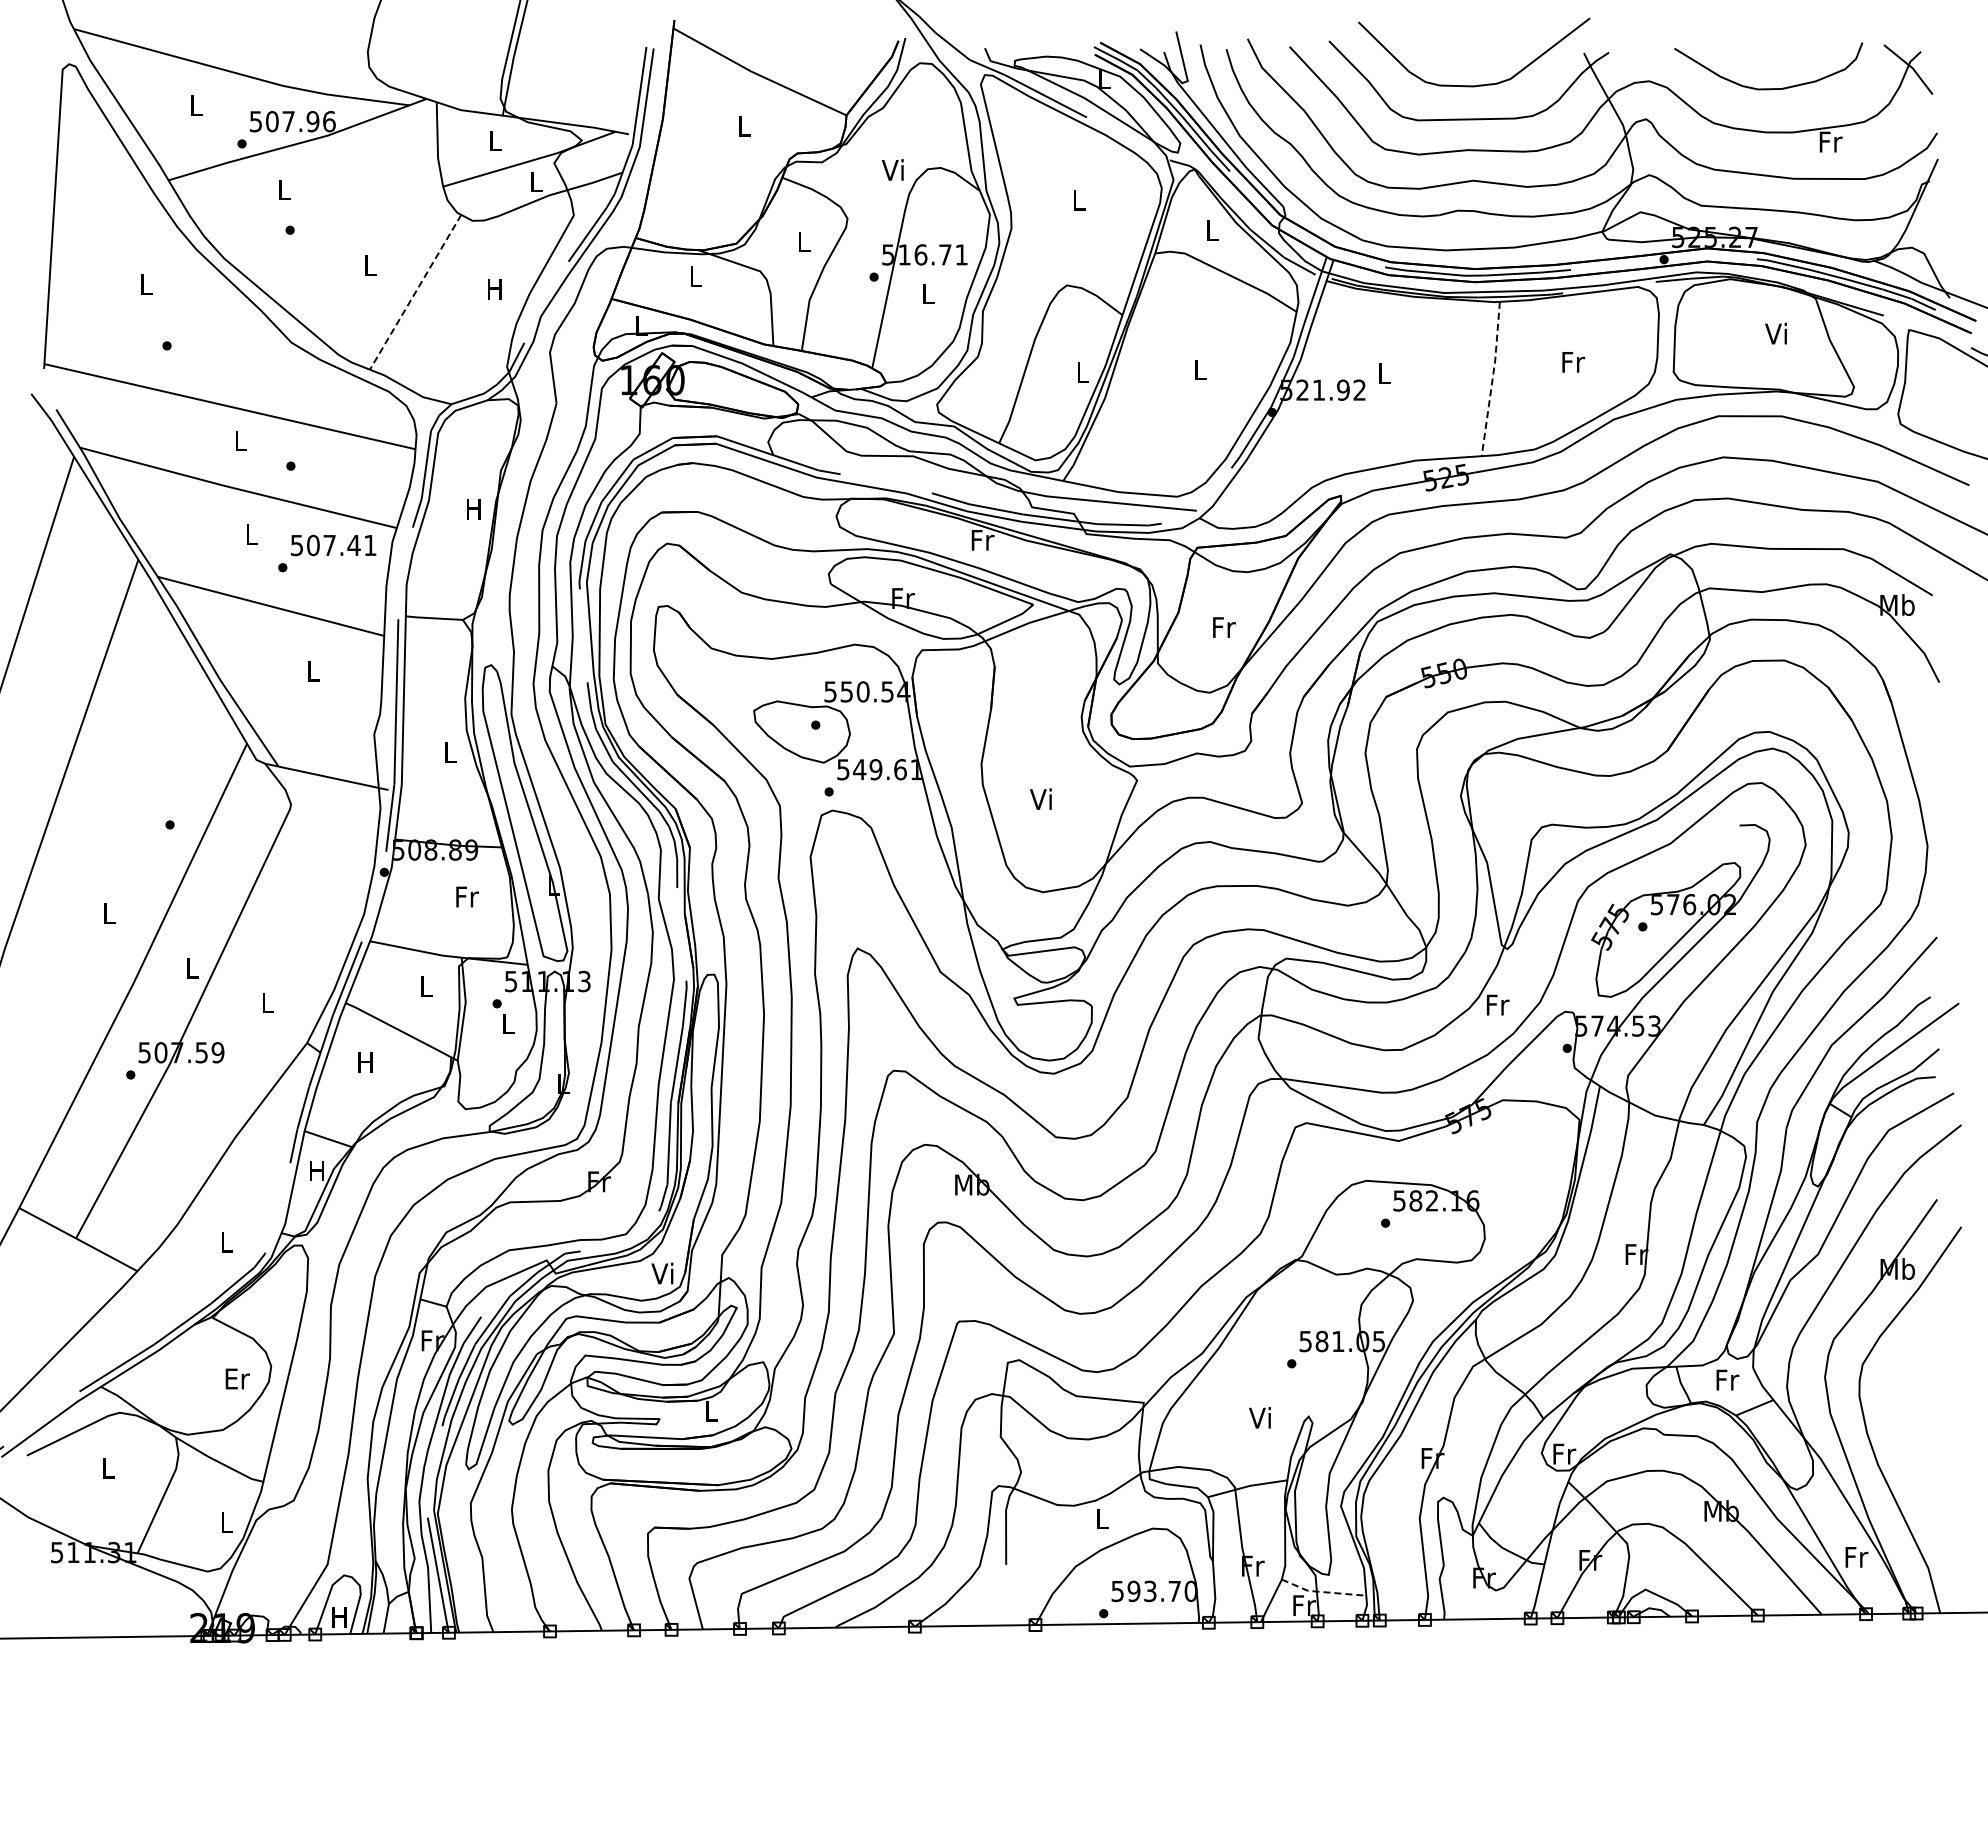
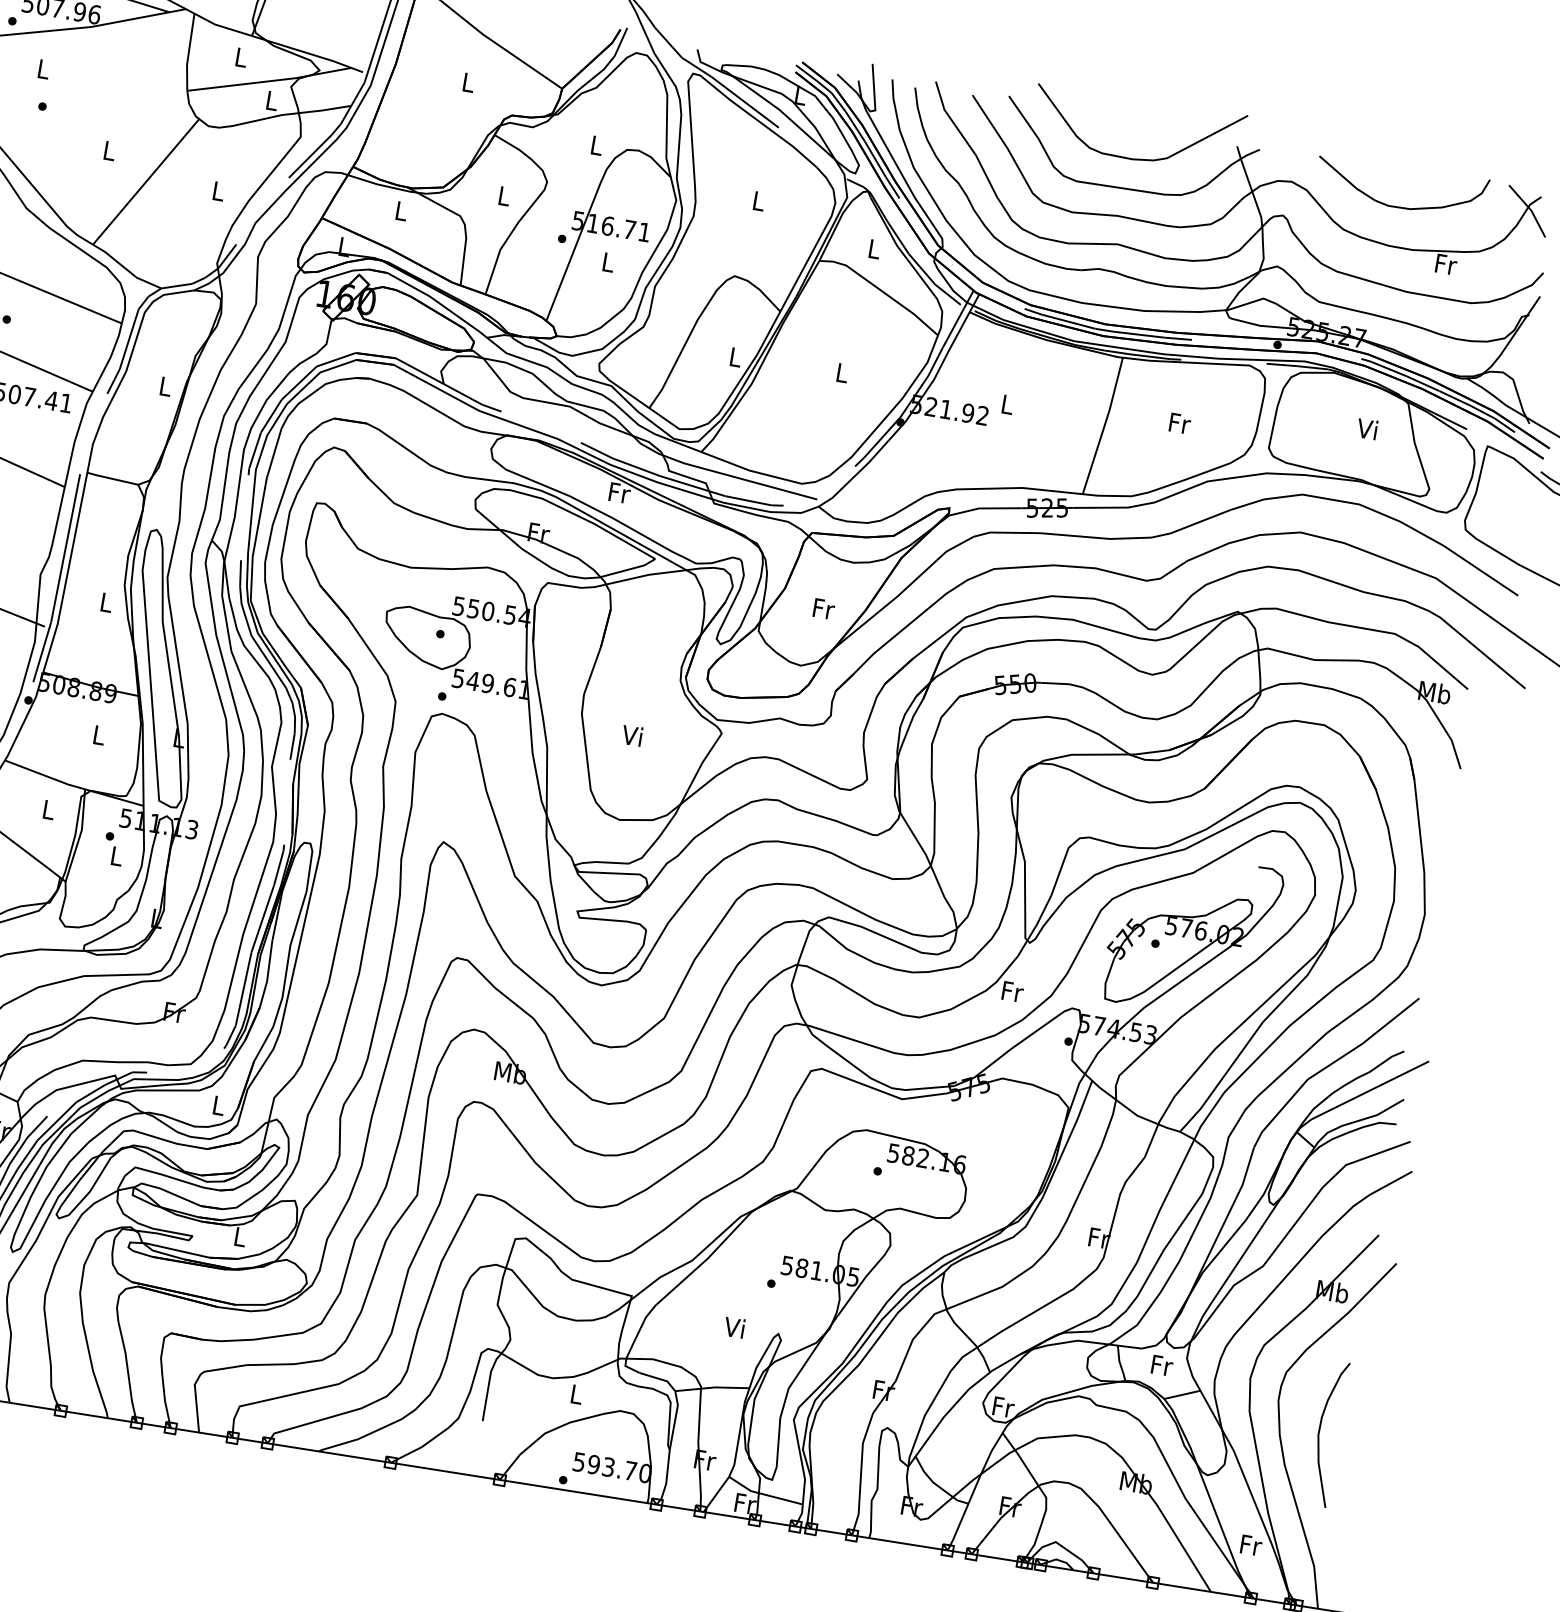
text: (892, 169) -> (595, 144), Vi -> L
text: (494, 289) -> (217, 191), H -> L
line: (415, 292) -> (146, 182), dashed -> solid
line: (1492, 378) -> (1104, 425), dashed -> solid
text: (473, 509) -> (164, 386), H -> L
text: (467, 896) -> (99, 735), Fr -> L
text: (662, 1273) -> (217, 1105), Vi -> L
curve: (1909, 1422) -> (1319, 1431), added
line: (1322, 1592) -> (763, 1494), dashed -> solid

